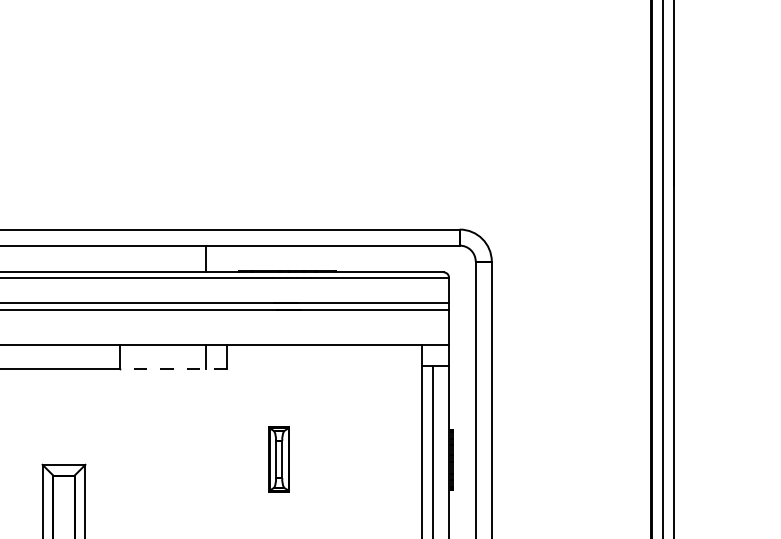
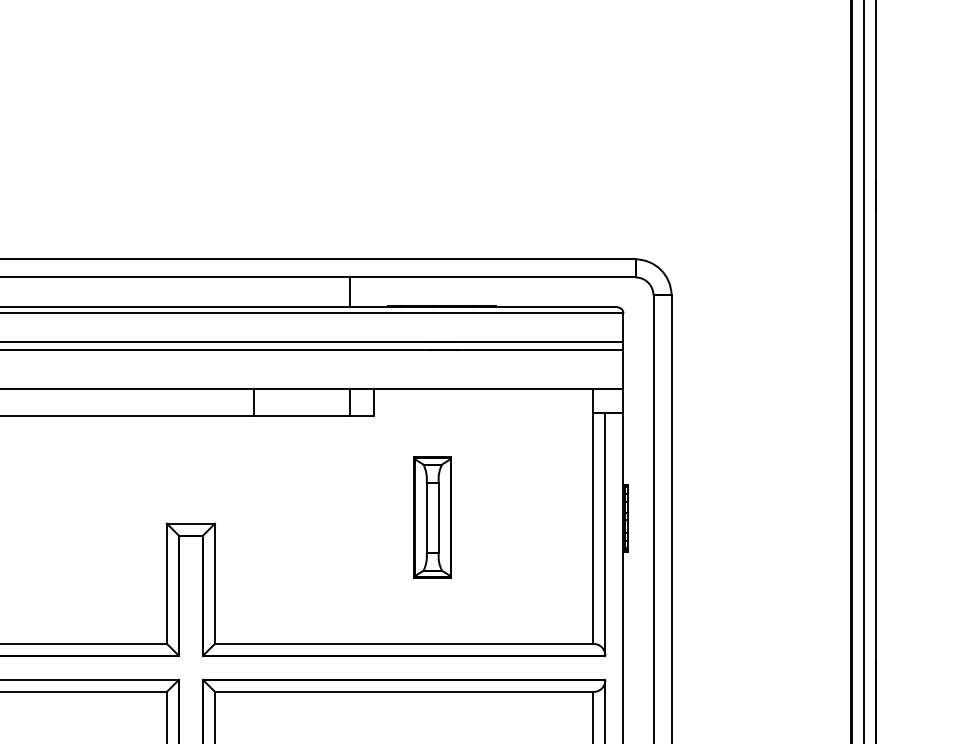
line: (173, 368) -> (313, 415), dashed -> solid
part: (279, 459) -> (432, 517), size x1.67

